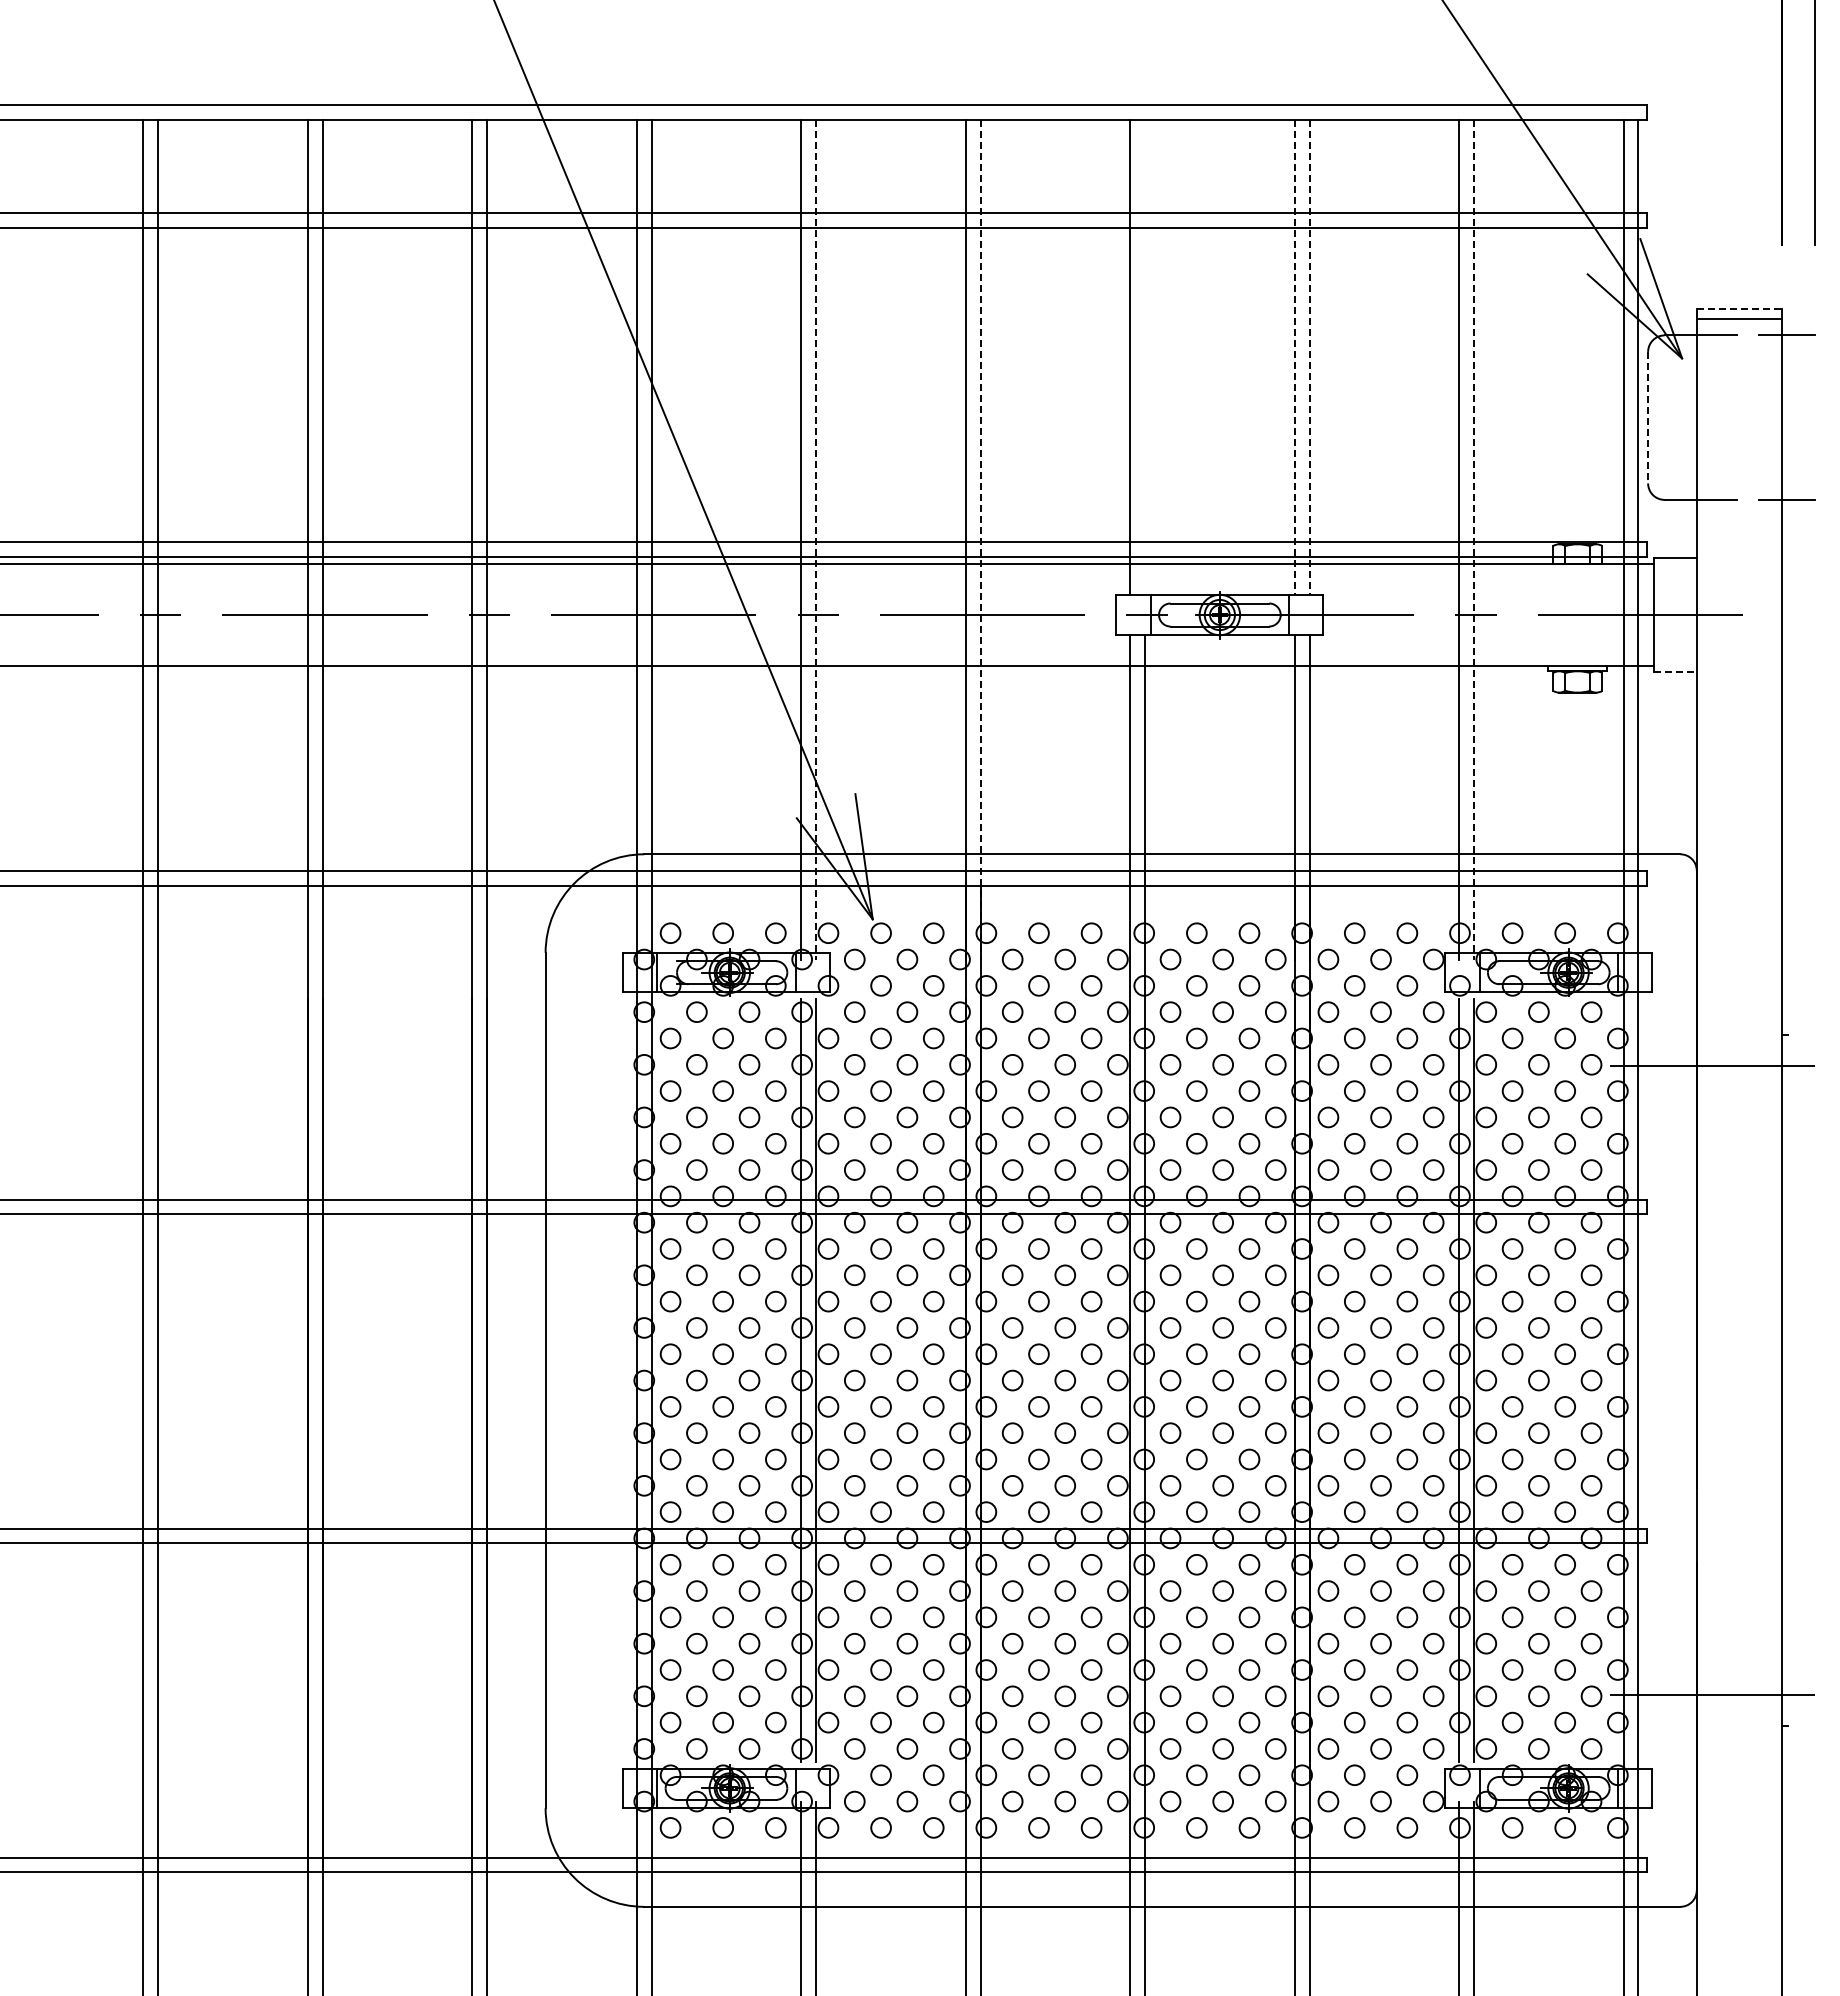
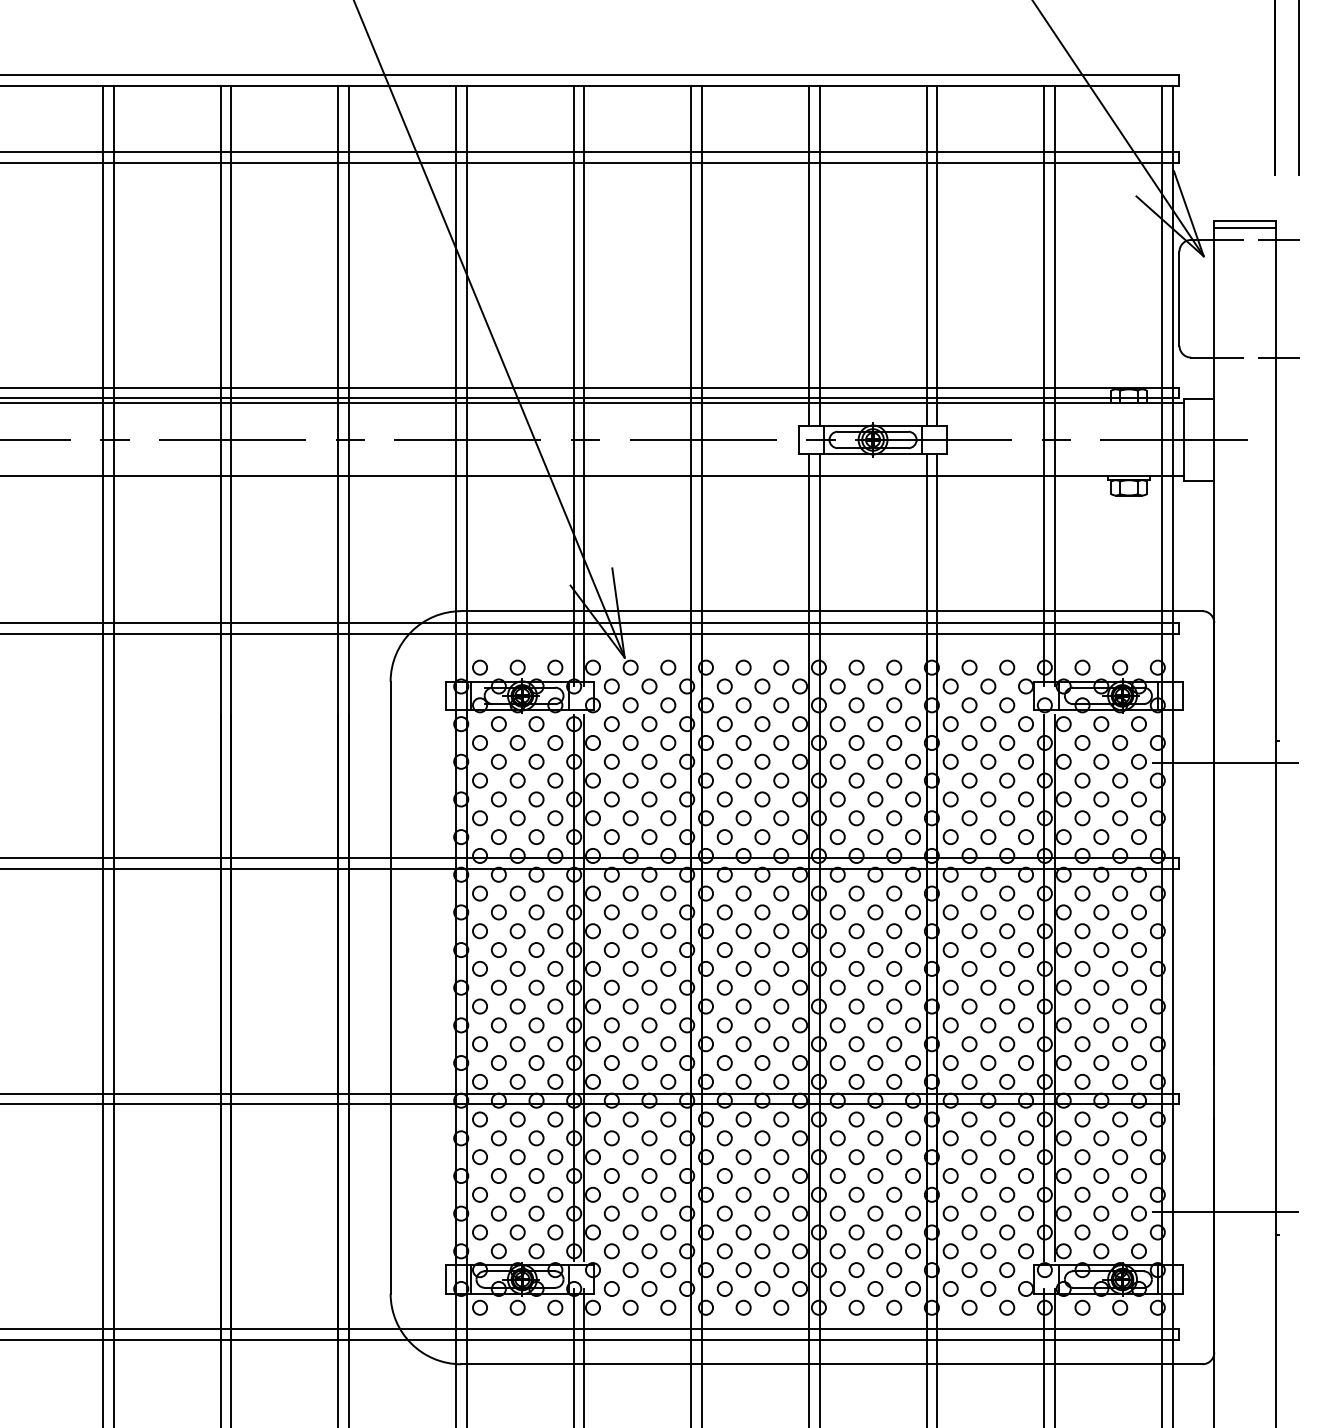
line: (1739, 309) -> (1244, 221), dashed -> solid
line: (1145, 357) -> (819, 255), added
line: (1294, 357) -> (926, 255), dashed -> solid
line: (1309, 357) -> (937, 255), dashed -> solid
line: (1648, 417) -> (1179, 298), dashed -> solid
line: (816, 539) -> (584, 385), dashed -> solid
line: (980, 539) -> (701, 385), dashed -> solid
line: (1473, 539) -> (1054, 385), dashed -> solid
line: (1675, 672) -> (1199, 481), dashed -> solid

